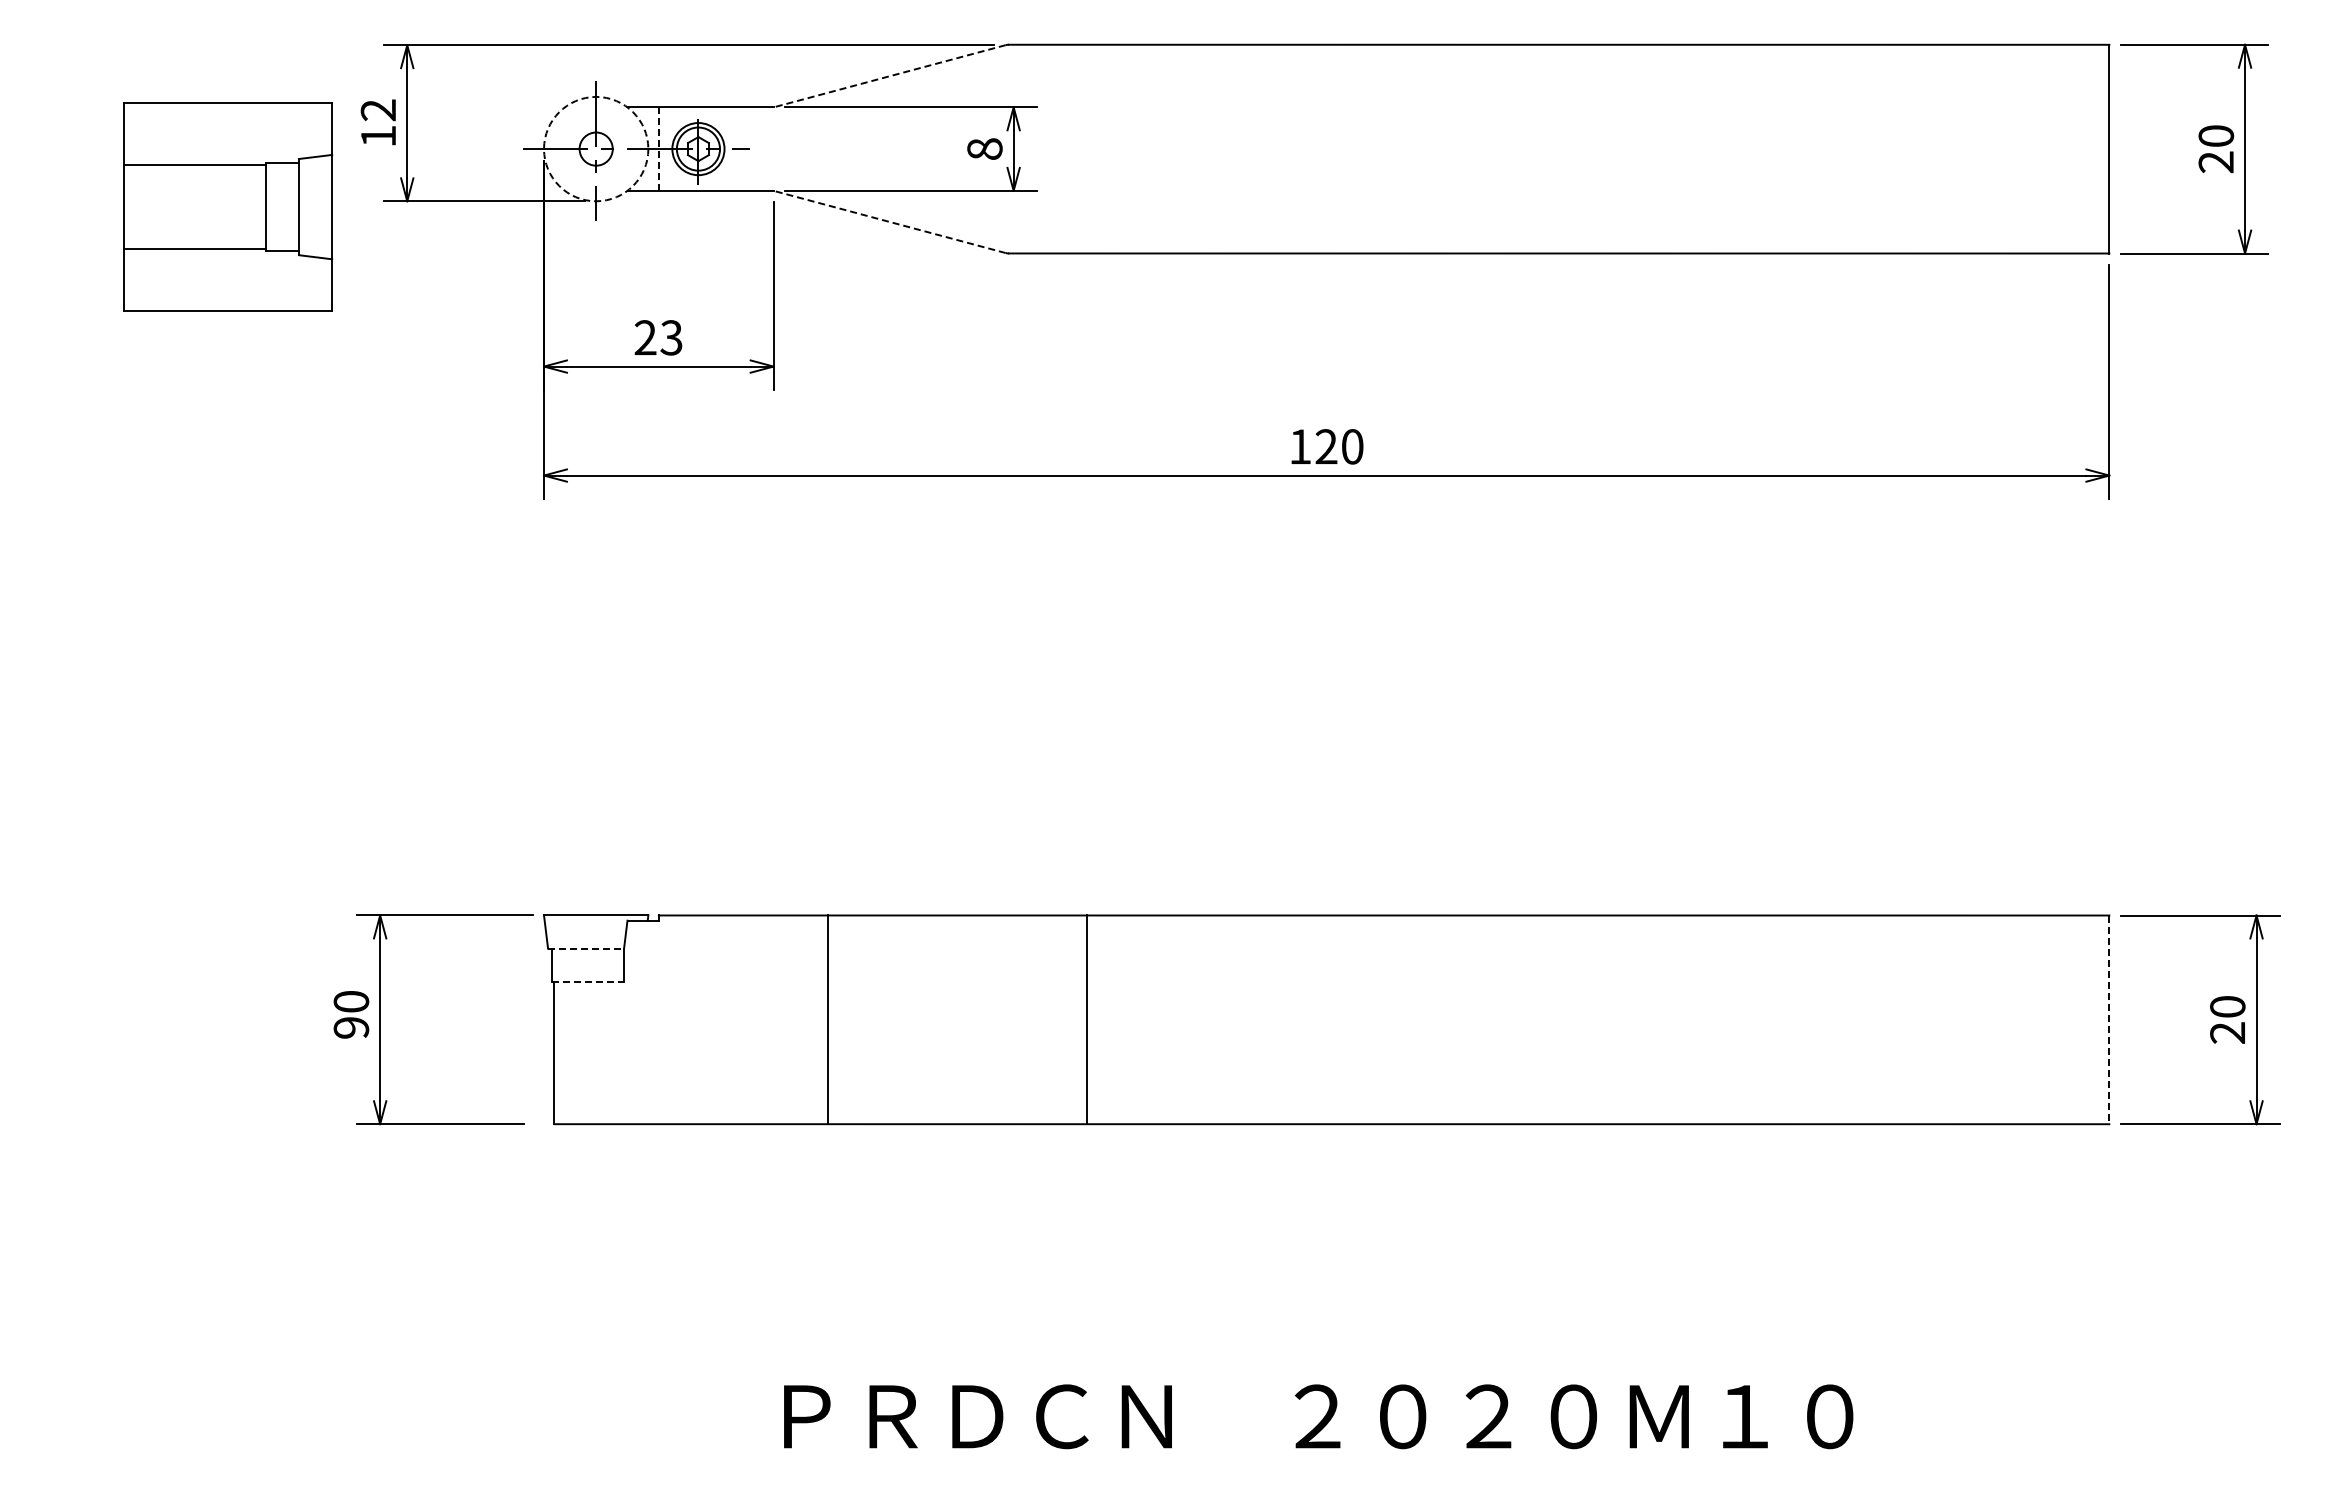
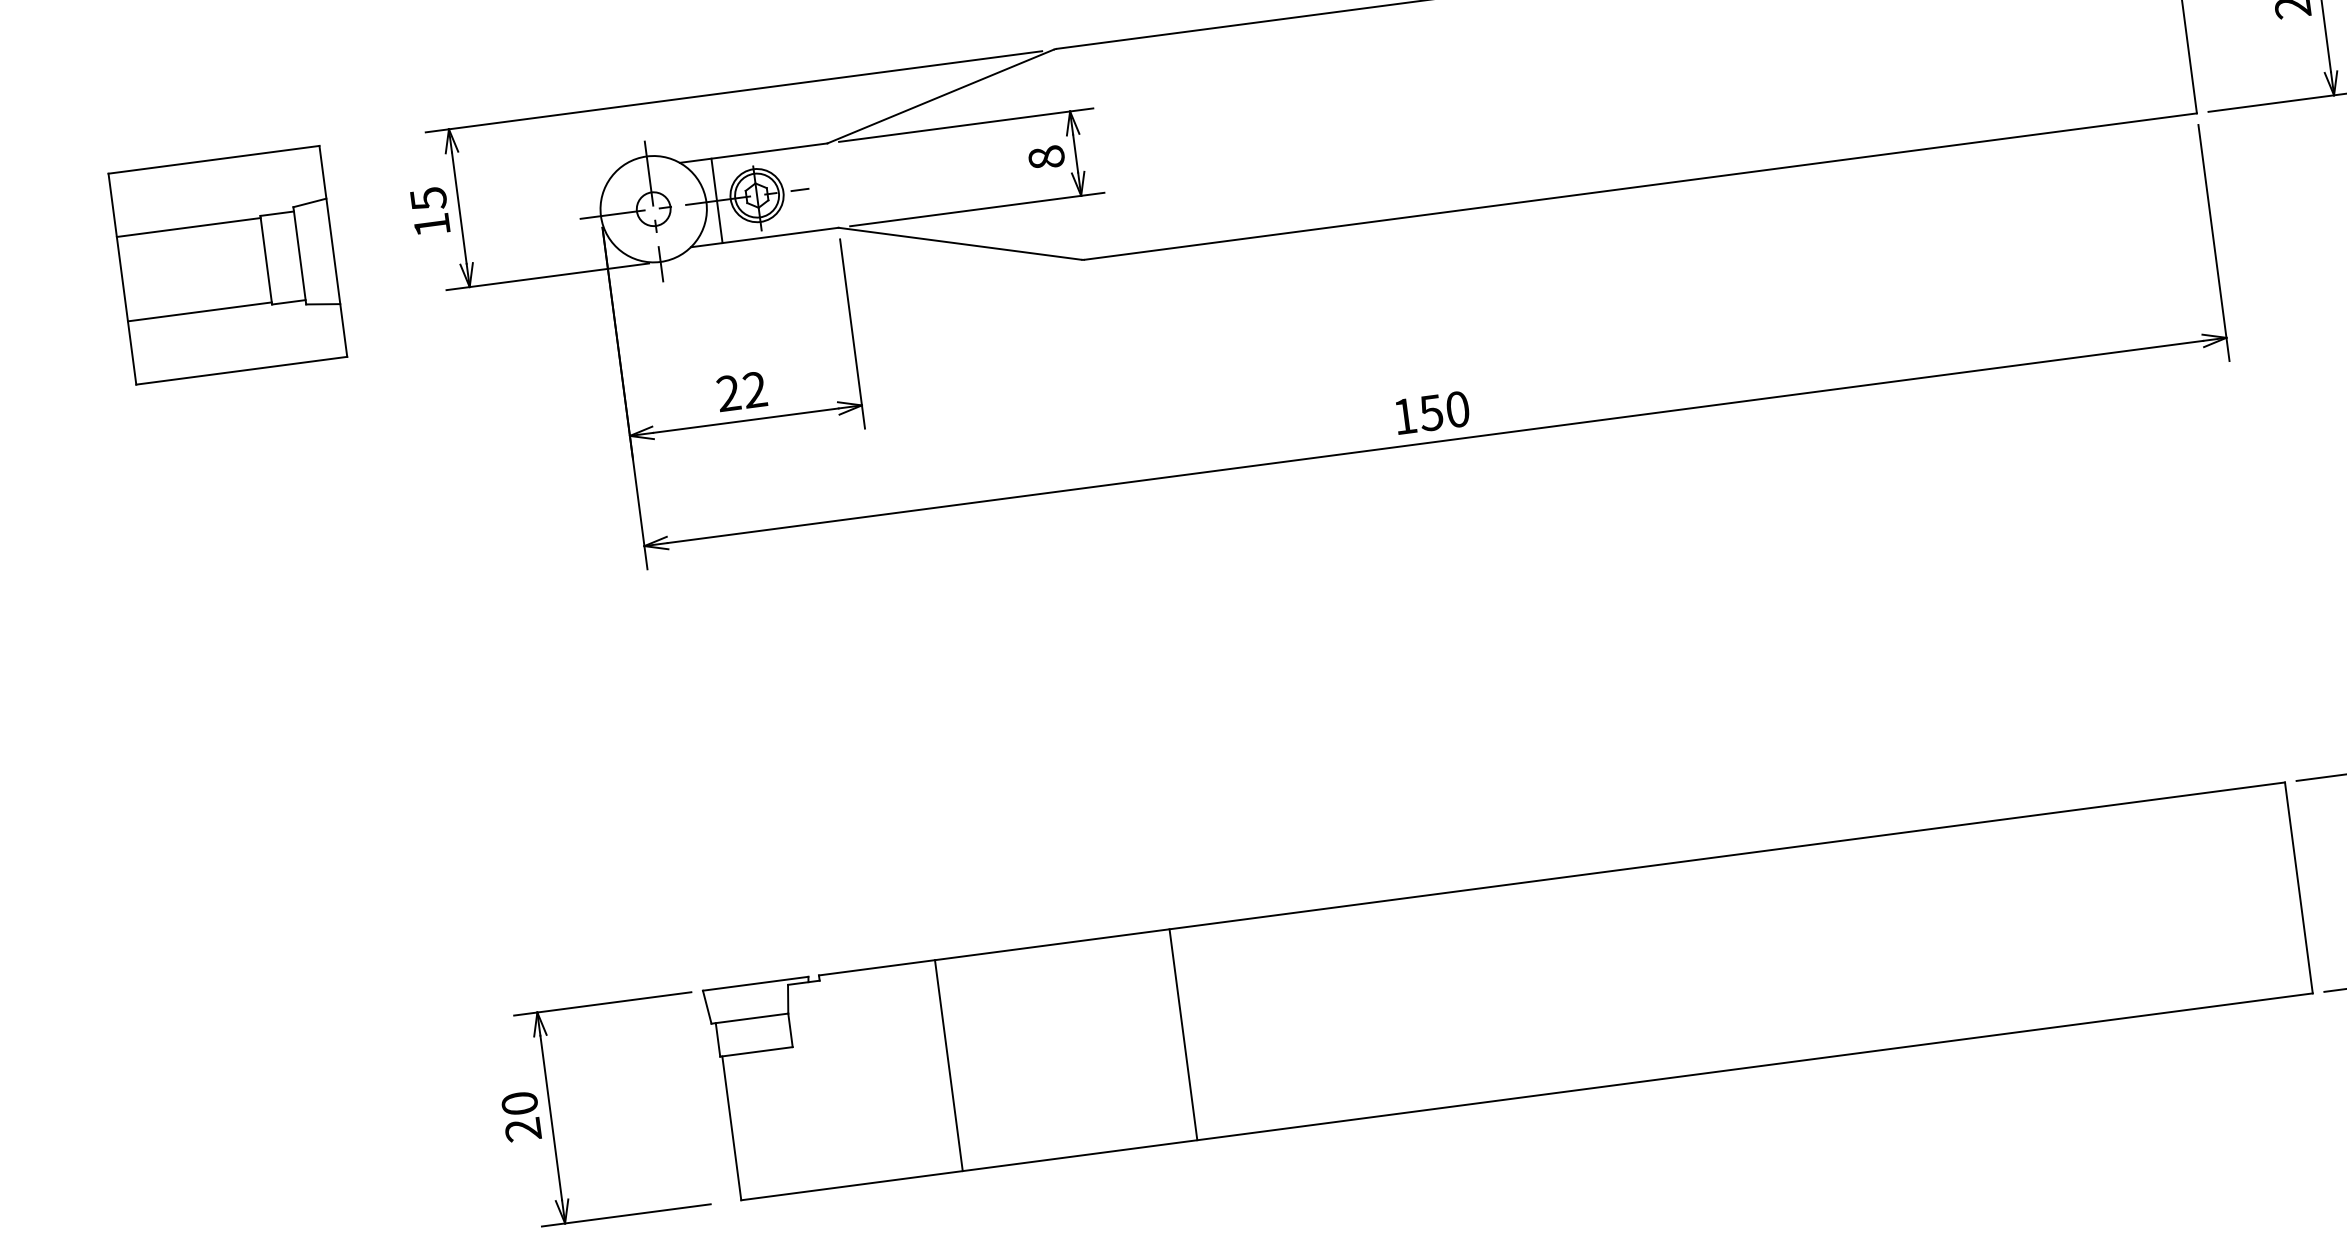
line: (889, 76) -> (940, 96), dashed -> solid
text: (378, 110) -> (428, 199), 12 -> 15
circle: (596, 148) -> (653, 208), dashed -> solid
line: (658, 149) -> (716, 201), dashed -> solid
part: (228, 206) -> (228, 264), moved
line: (889, 221) -> (959, 243), dashed -> solid
text: (671, 338) -> (755, 390), 23 -> 22
text: (1326, 446) -> (1431, 412), 120 -> 150
line: (586, 948) -> (750, 1018), dashed -> solid
line: (588, 981) -> (756, 1051), dashed -> solid
line: (827, 1019) -> (948, 1065), moved
line: (1086, 1019) -> (1183, 1034), moved
line: (2109, 1020) -> (2299, 888), dashed -> solid
text: (351, 1027) -> (523, 1129), 90 -> 20

